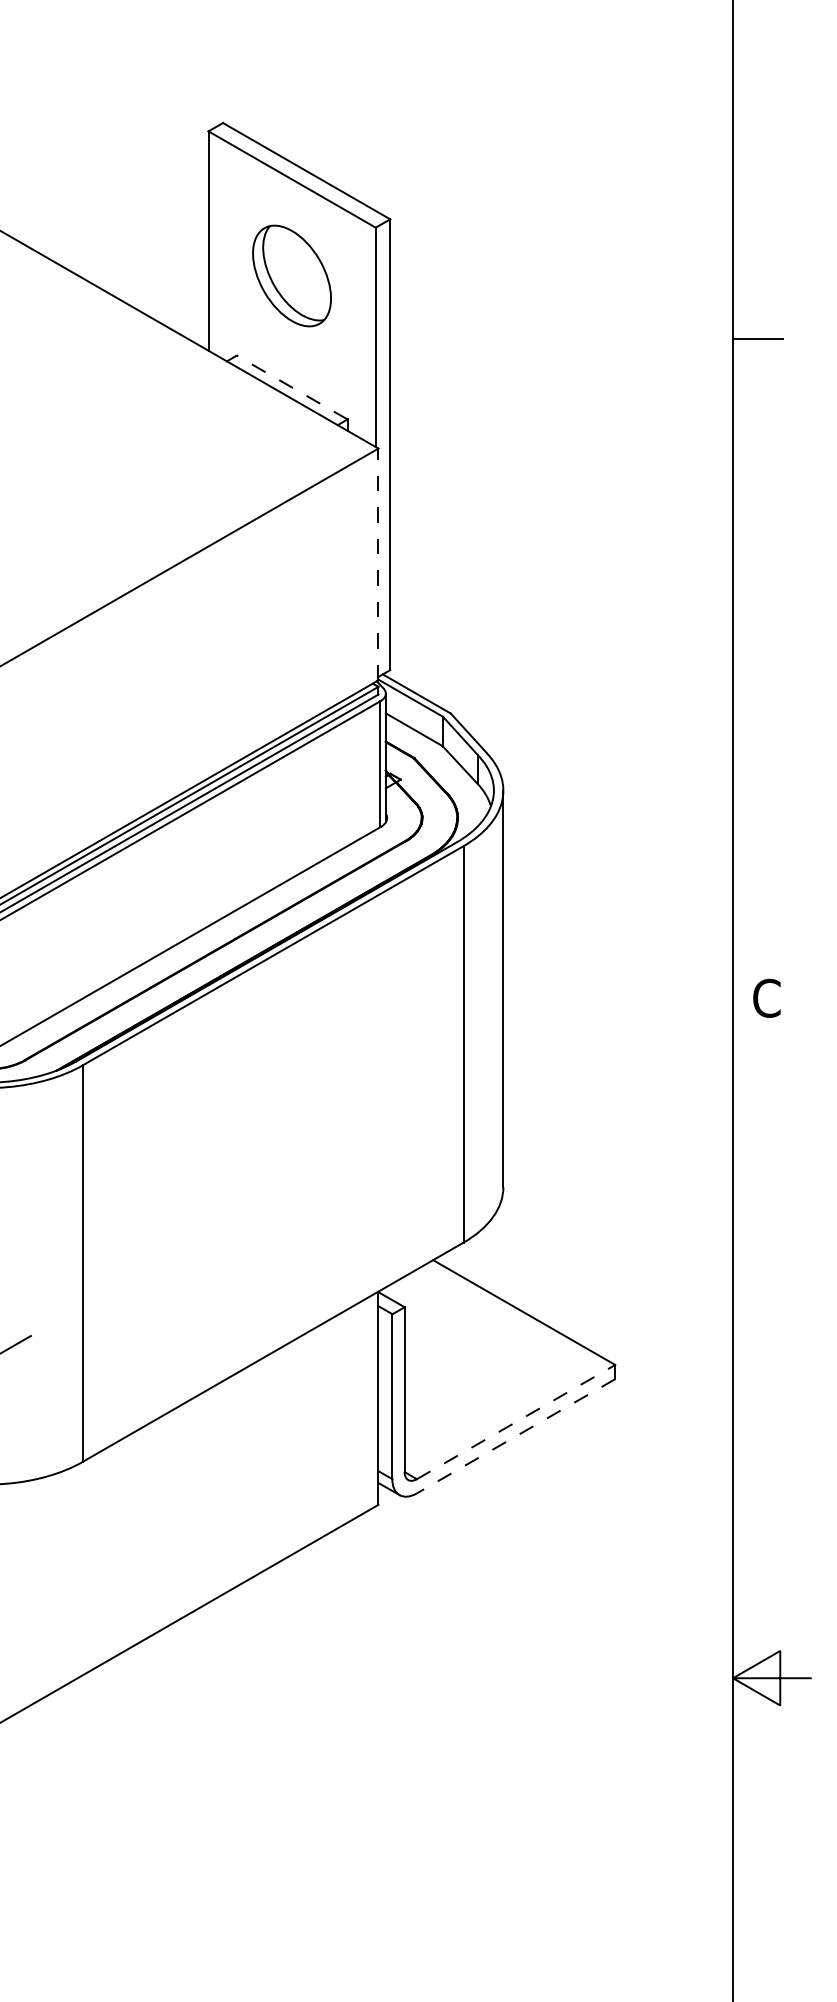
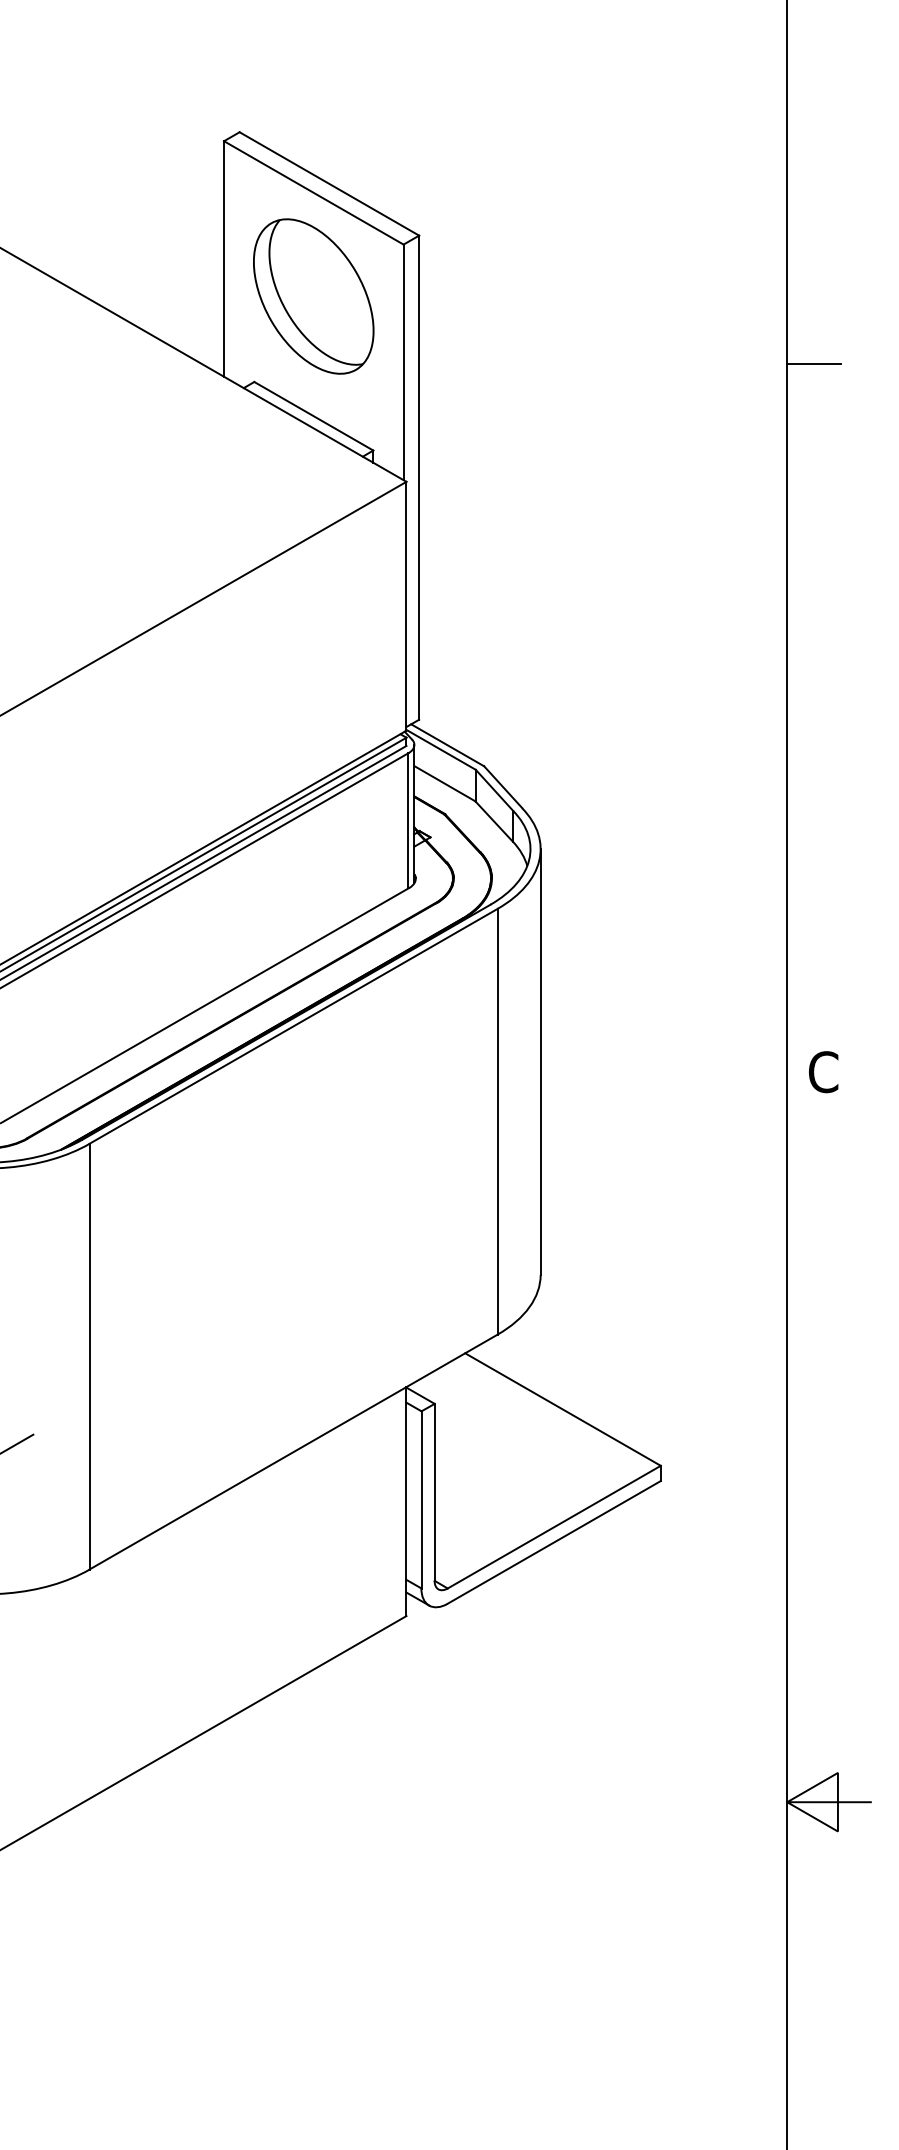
part: (291, 275) -> (313, 295), size x1.43
line: (292, 387) -> (314, 416), dashed -> solid
line: (378, 564) -> (406, 606), dashed -> solid
line: (516, 1421) -> (554, 1526), dashed -> solid
line: (515, 1436) -> (553, 1542), dashed -> solid

